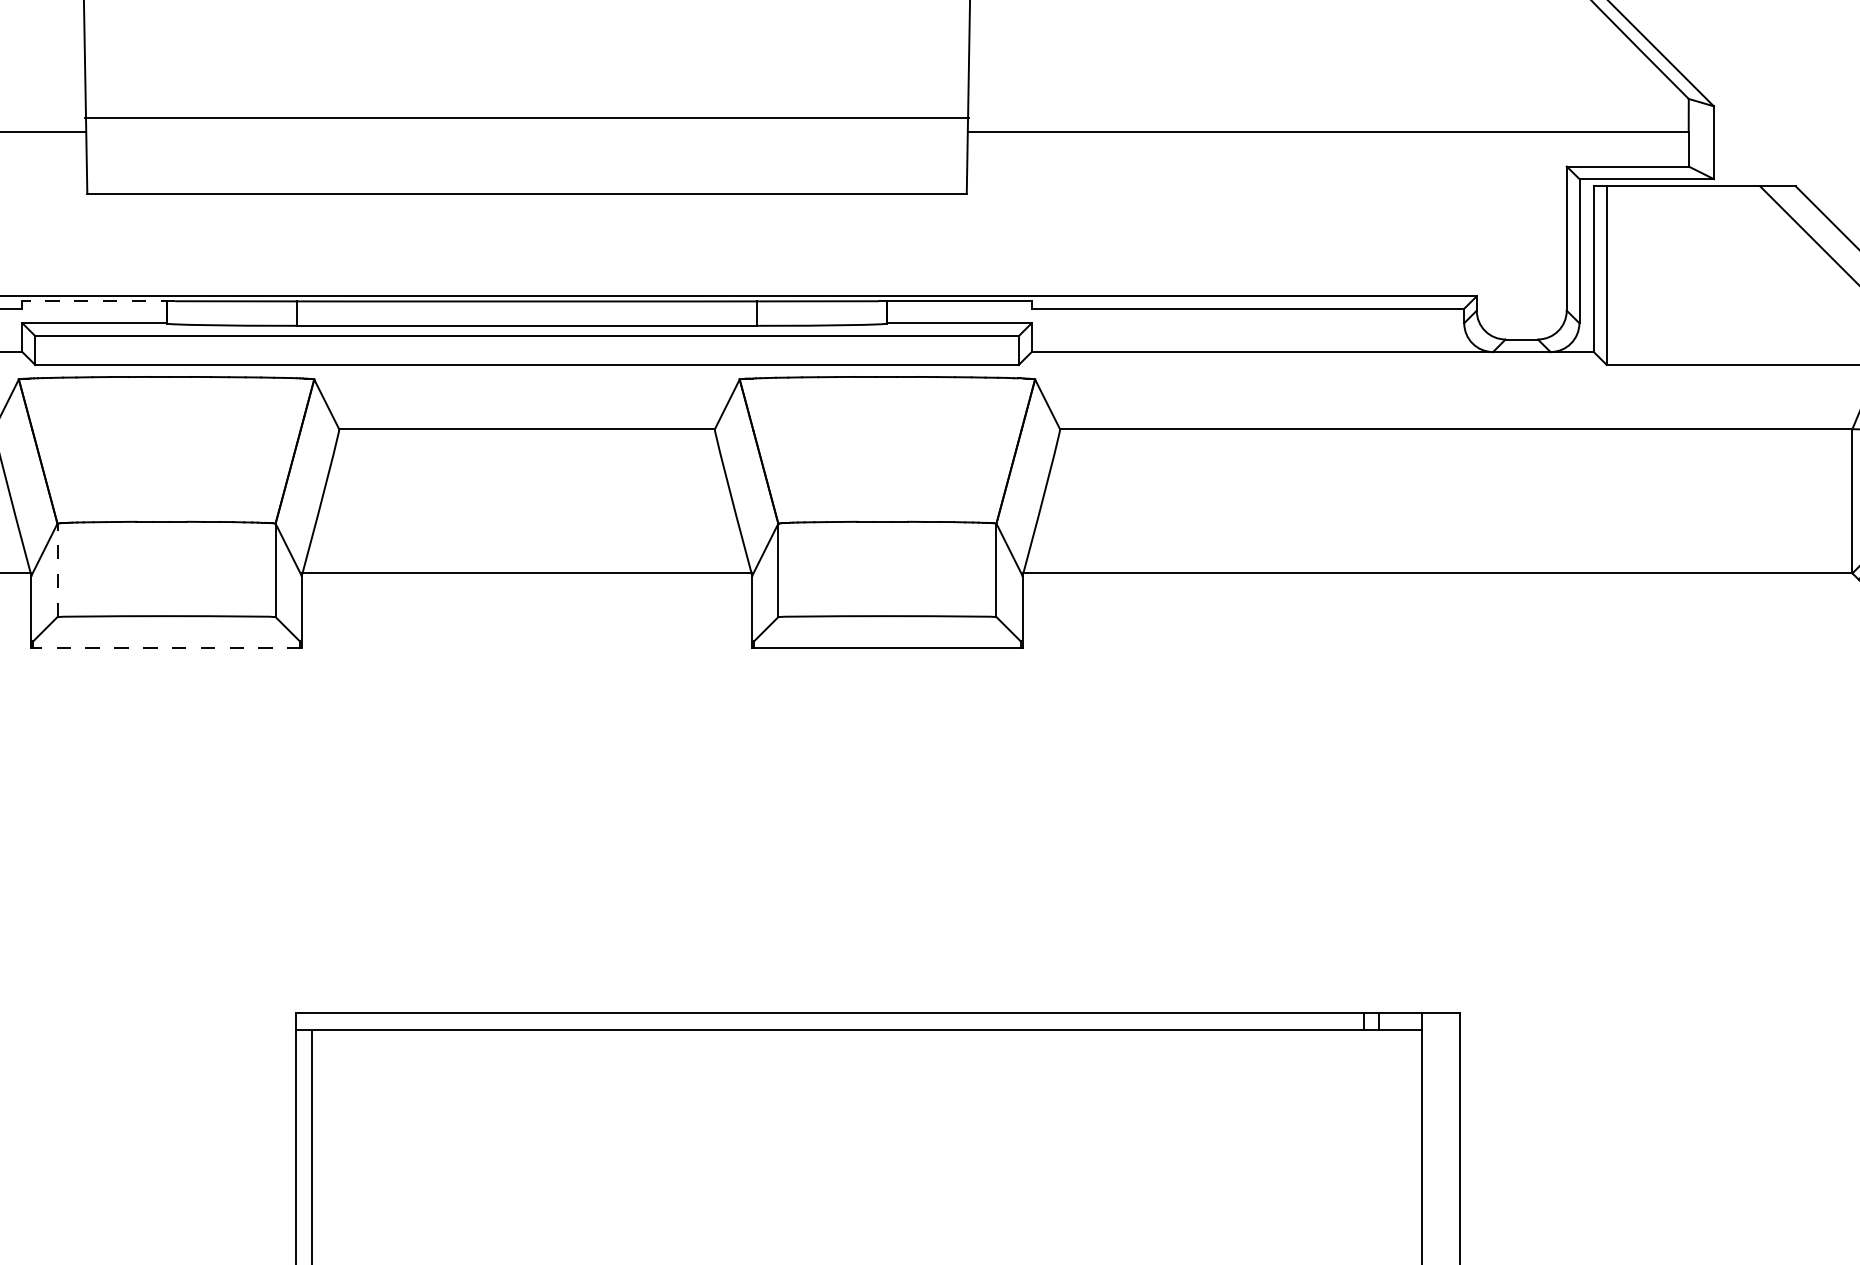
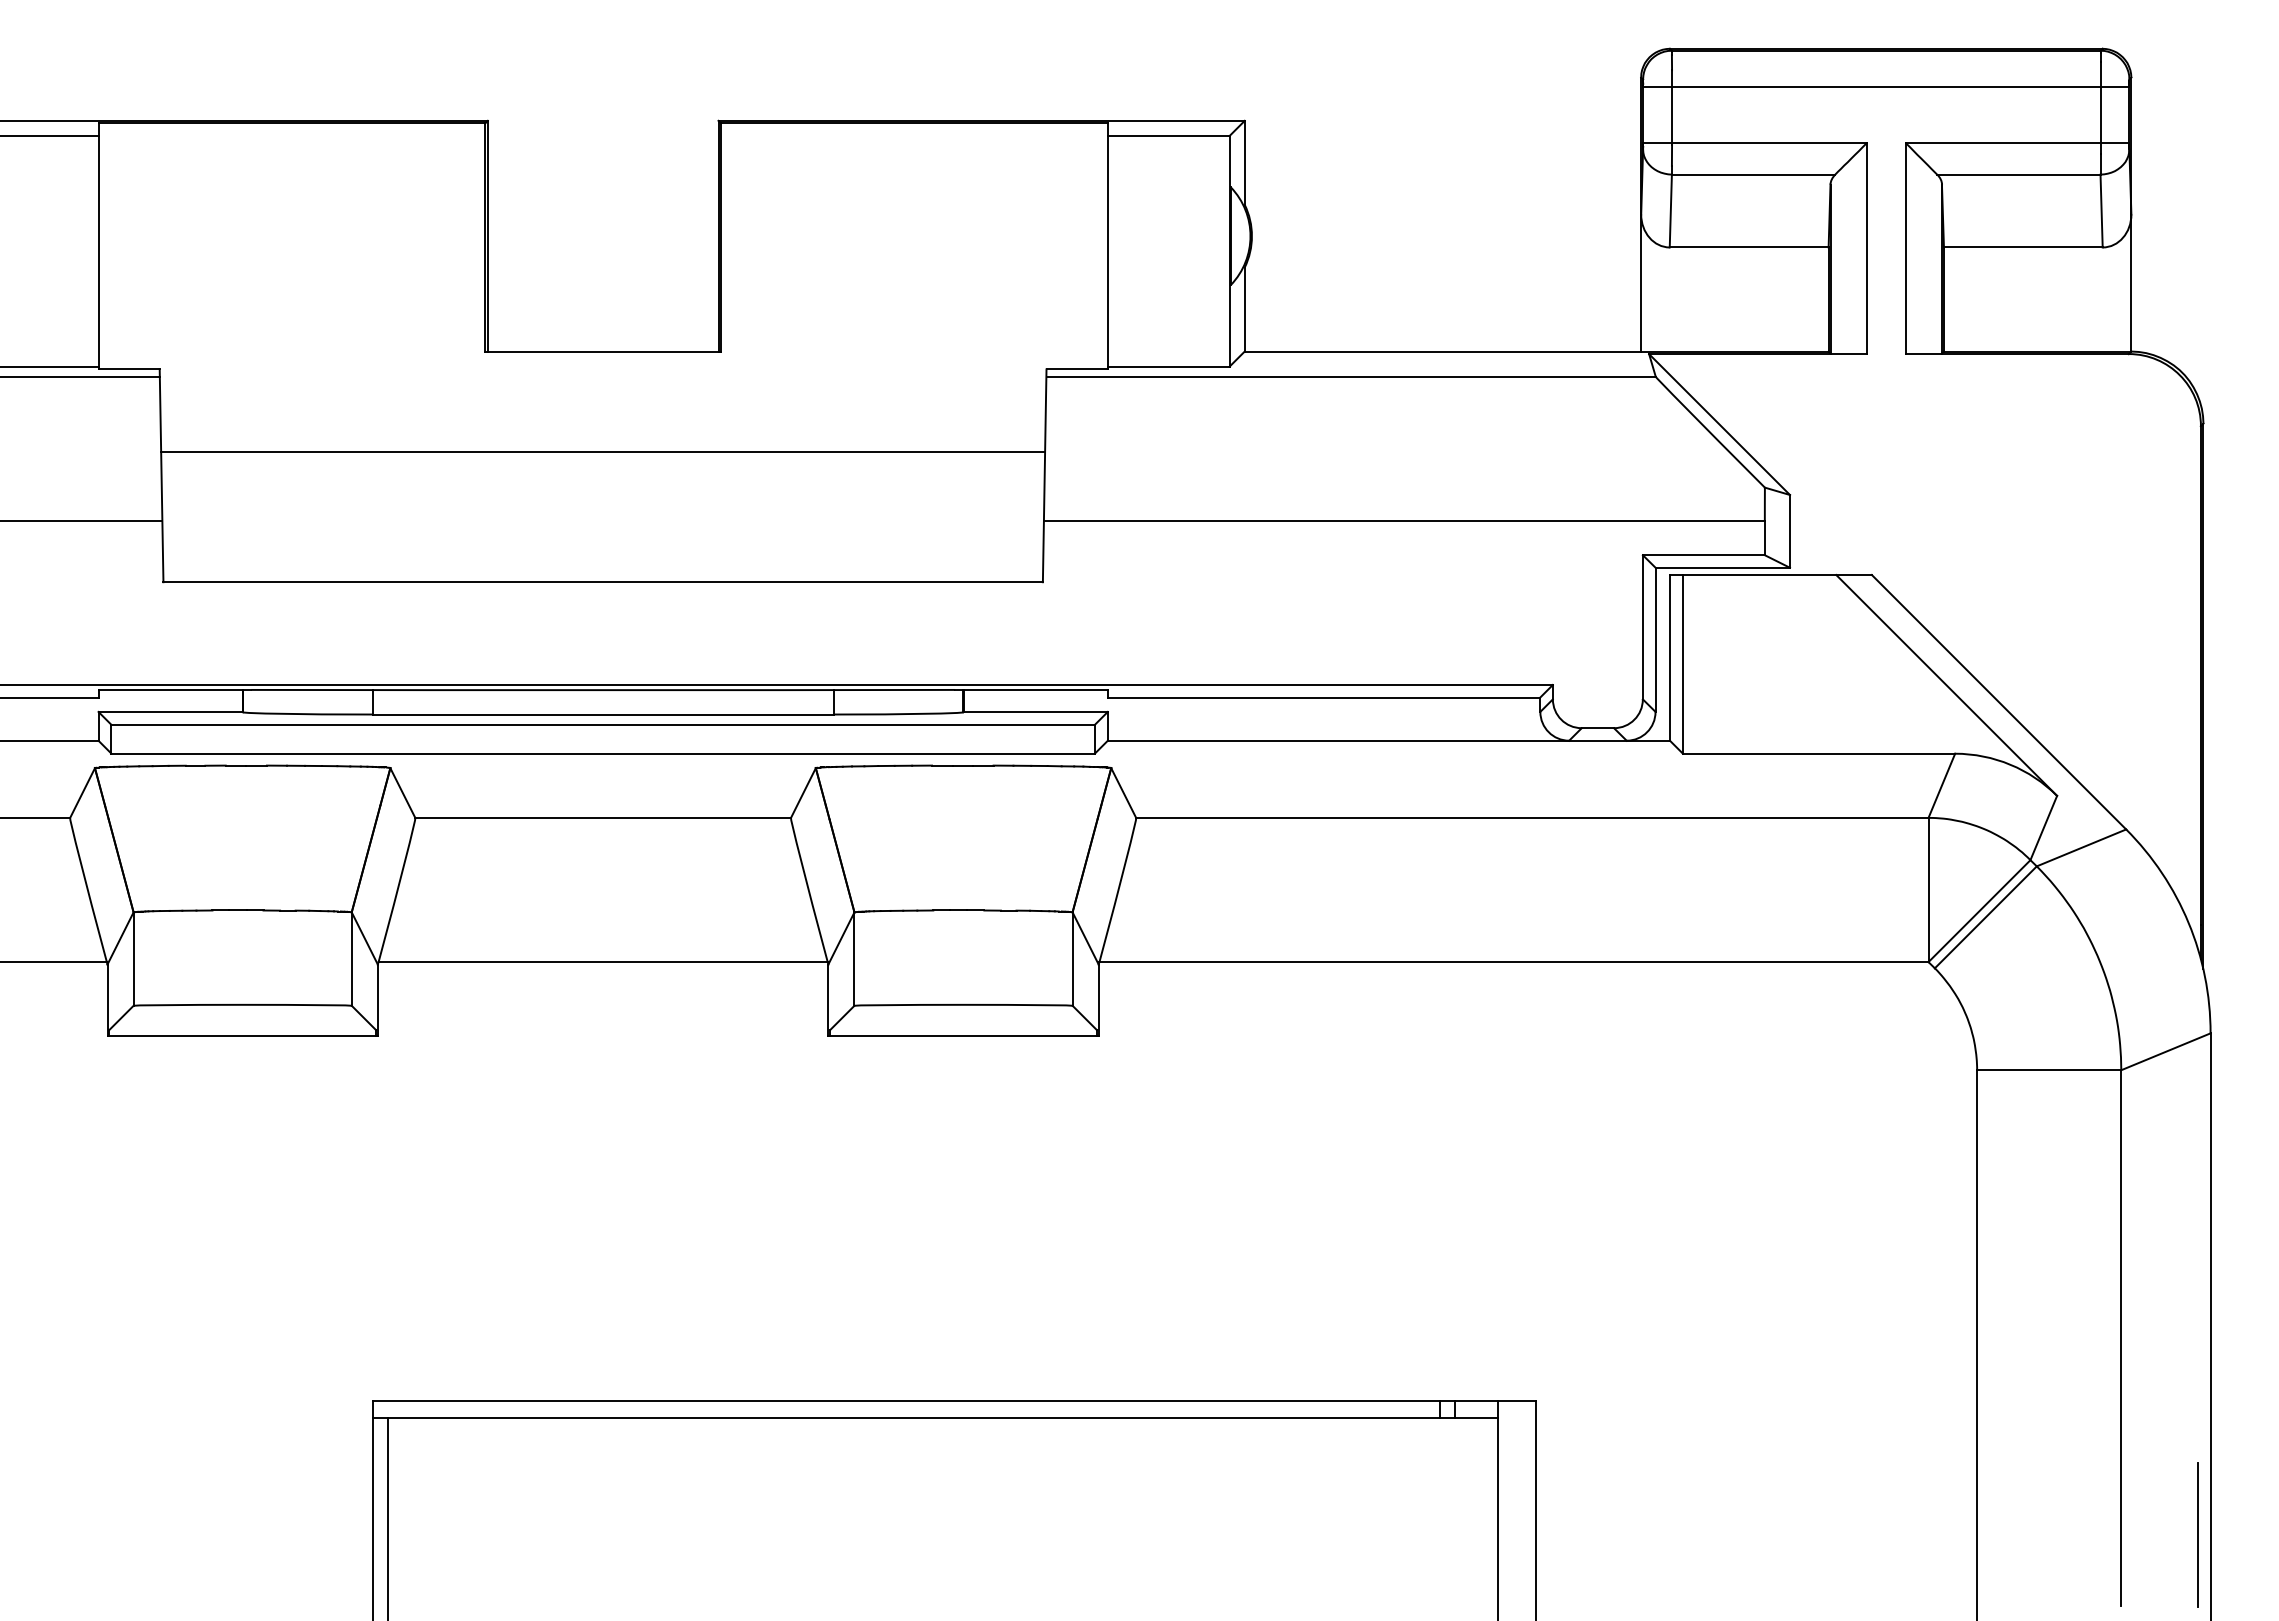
line: (527, 117) -> (603, 452), moved
line: (98, 300) -> (174, 689), dashed -> solid
line: (57, 570) -> (133, 959), dashed -> solid
line: (166, 647) -> (242, 1036), dashed -> solid

